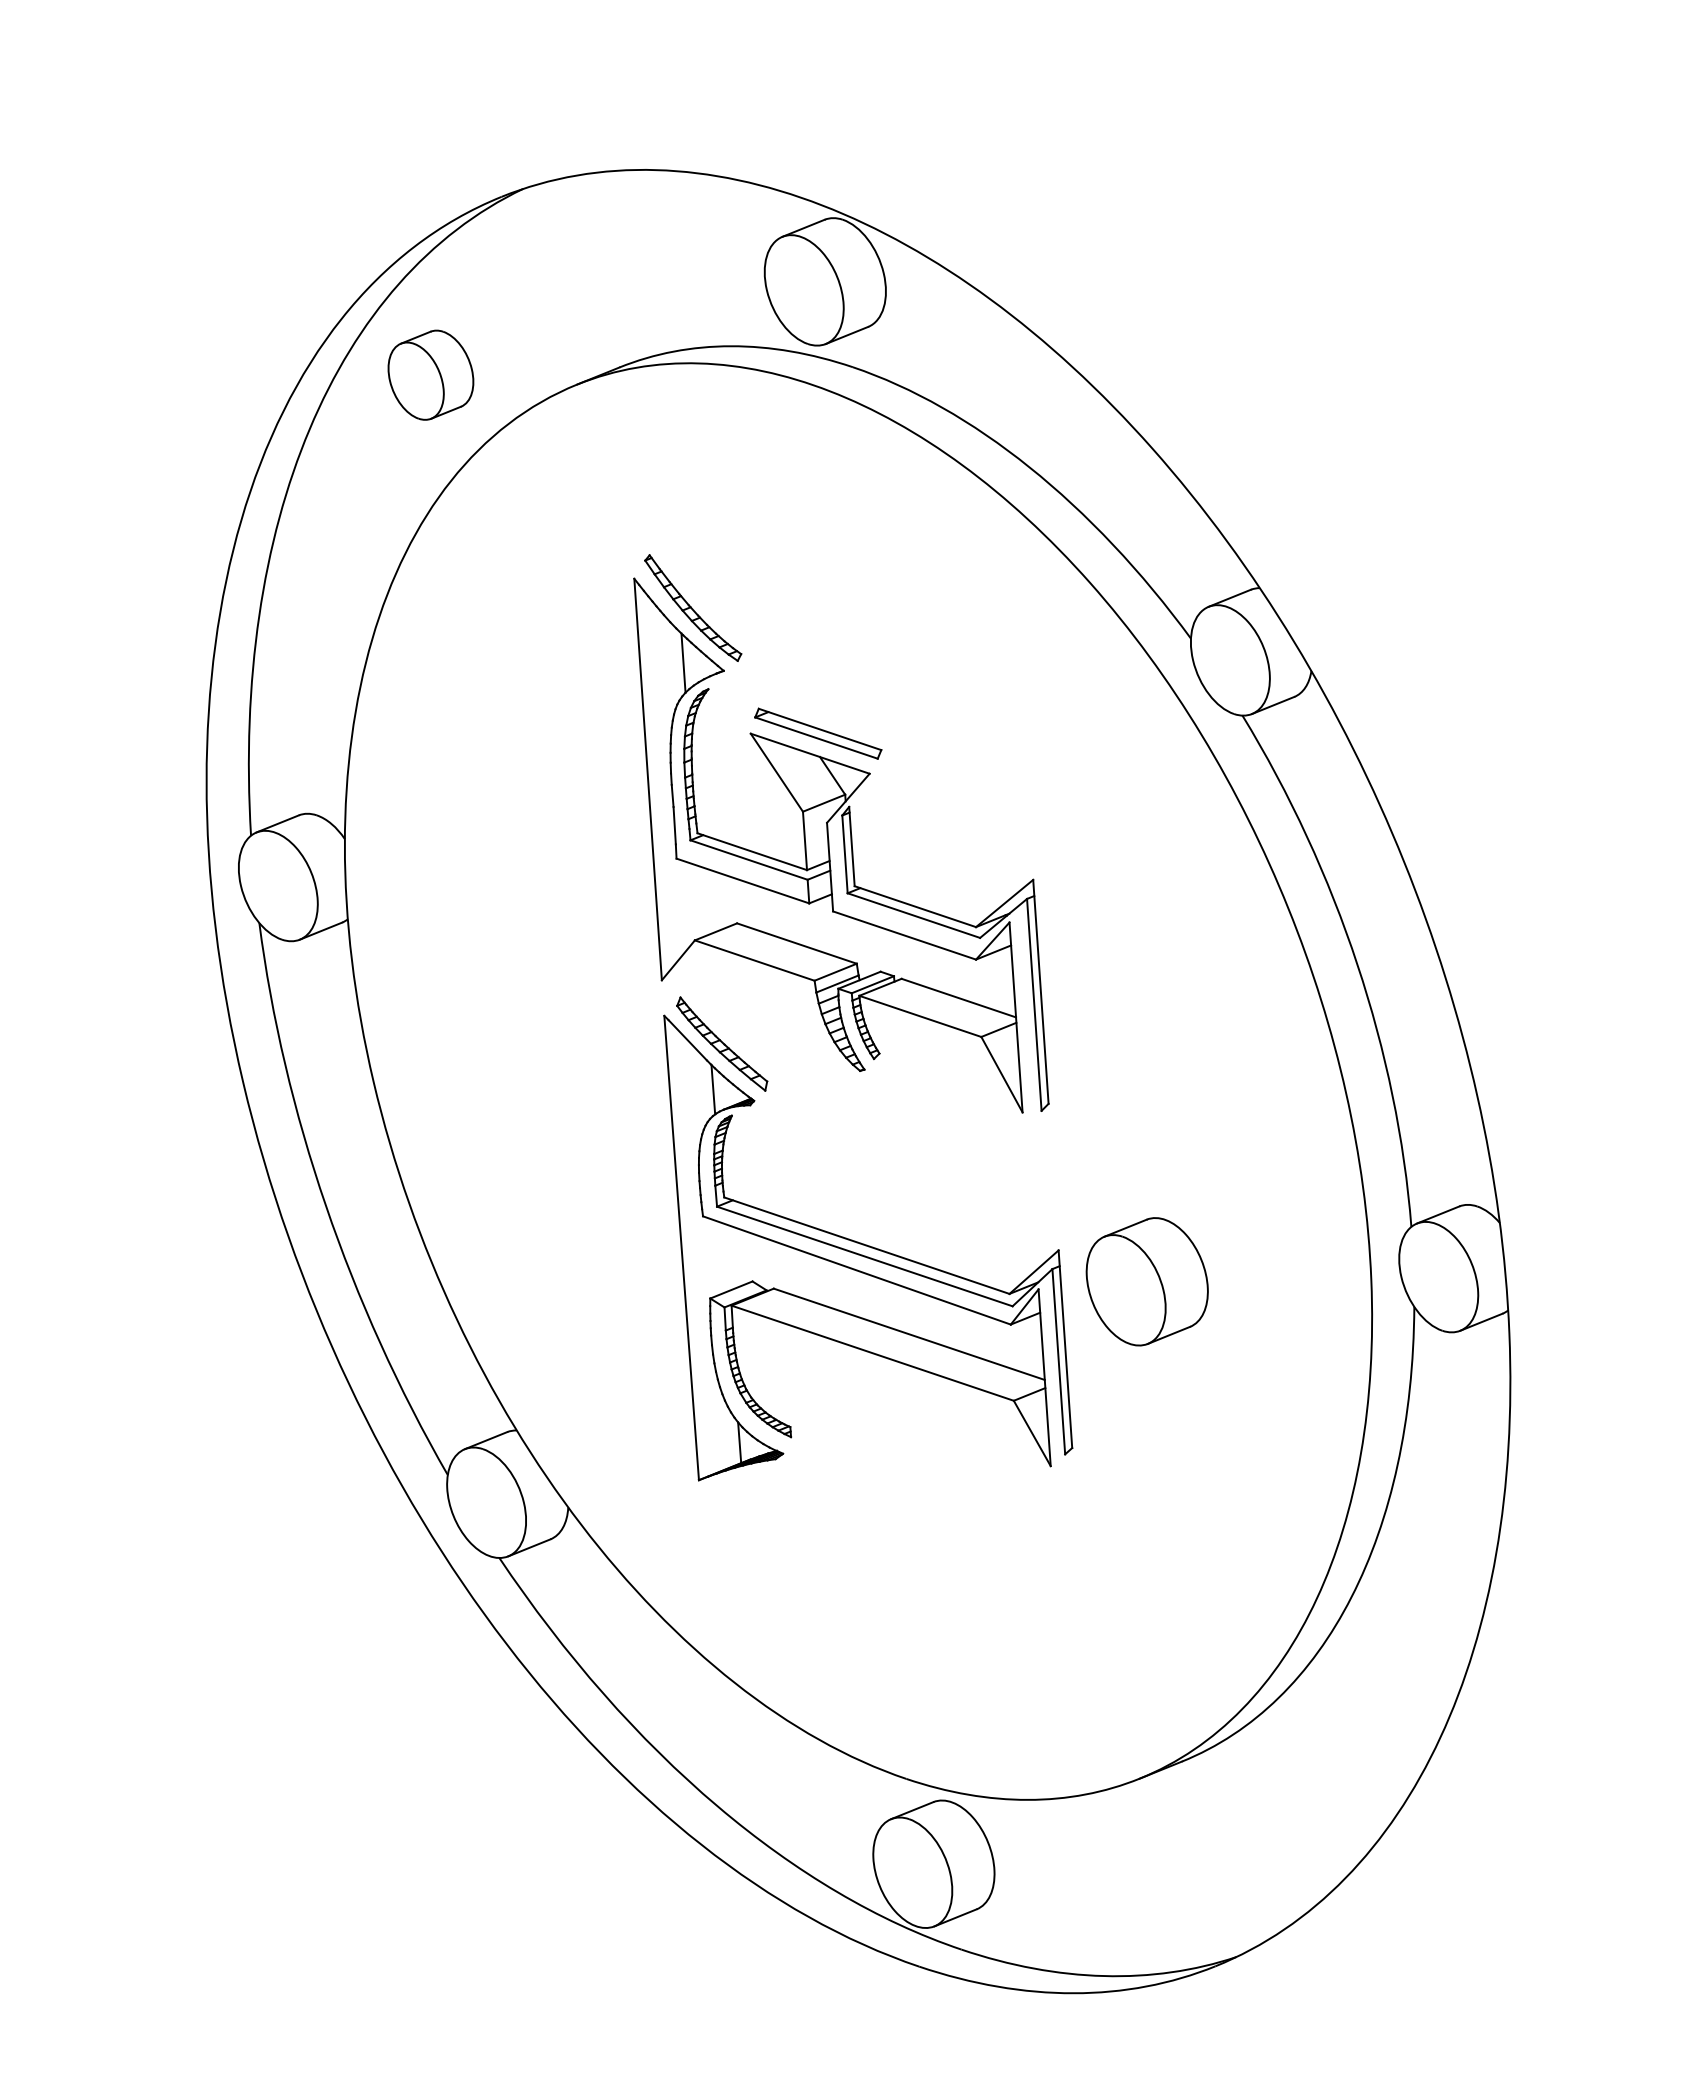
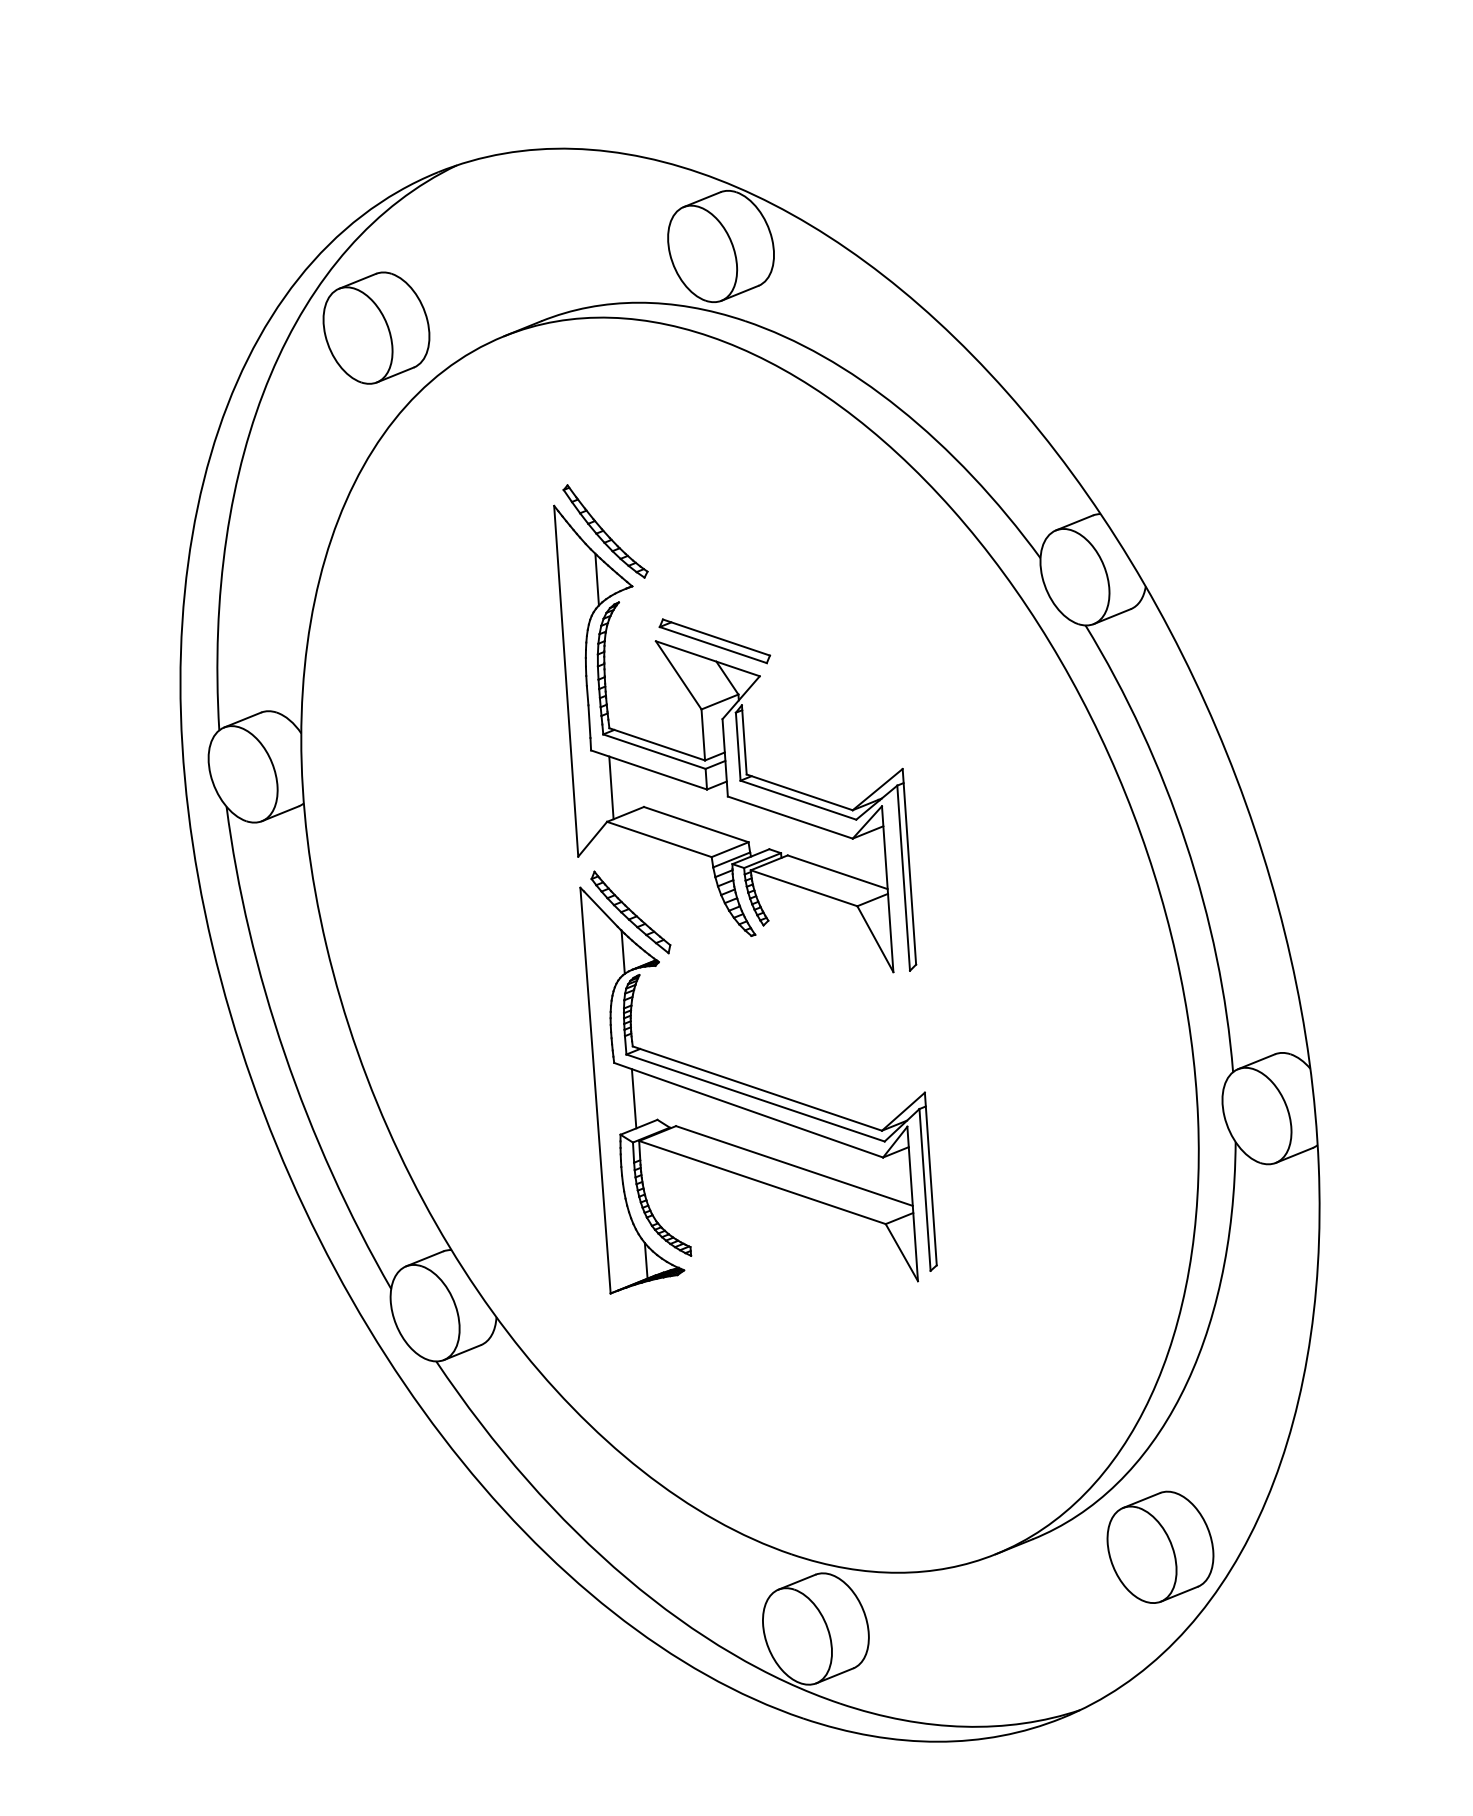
part: (430, 374) -> (376, 327), size x1.43
line: (699, 901) -> (611, 787), added
line: (725, 1257) -> (633, 1098), added
part: (1146, 1281) -> (1159, 1547), moved

